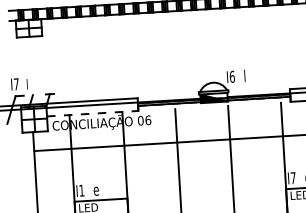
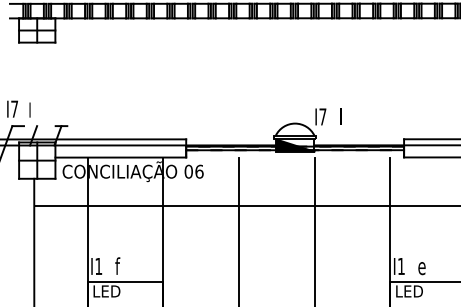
text: (231, 76) -> (322, 116), I6 -> I7
line: (93, 113) -> (121, 157), dashed -> solid
text: (293, 178) -> (401, 266), I7 -> I1
text: (96, 189) -> (119, 266), e -> f

